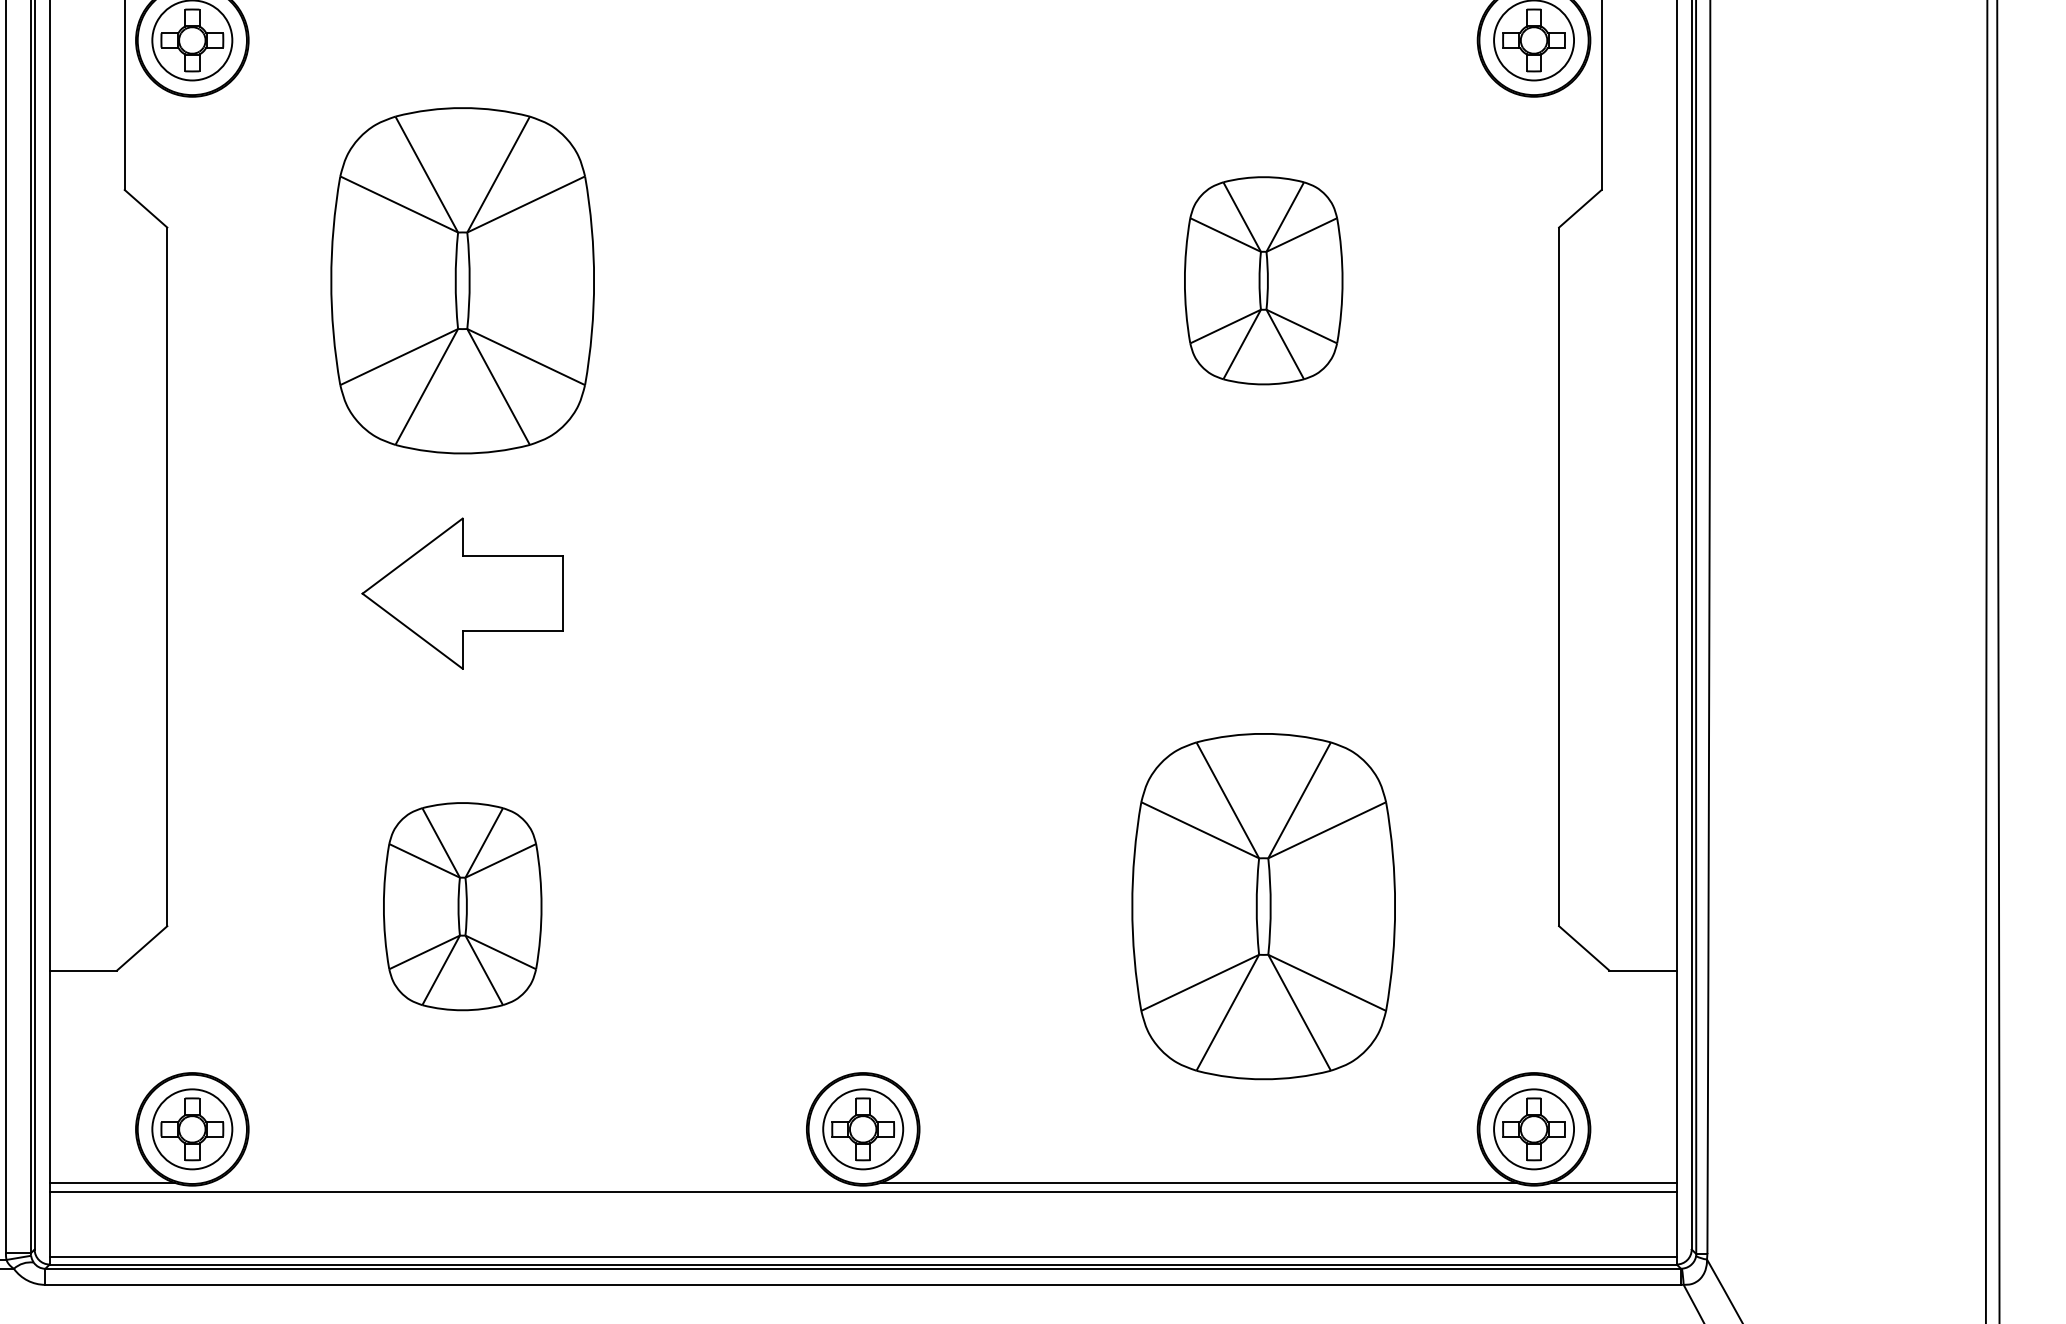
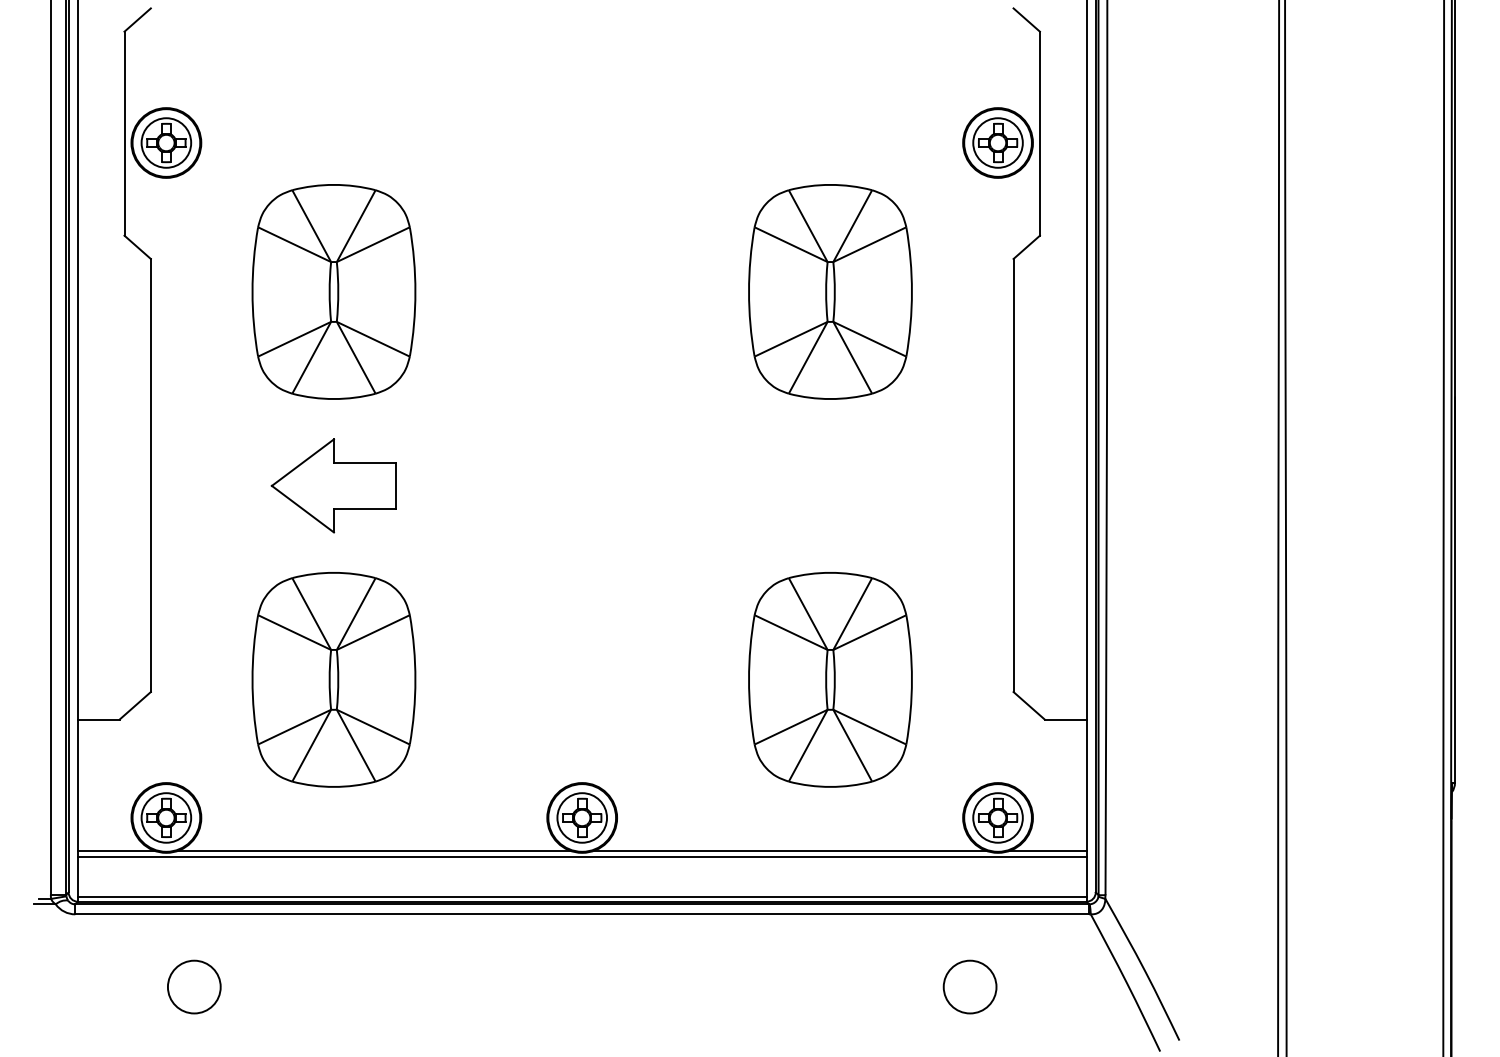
part: (1263, 280) -> (830, 291), size x1.67
part: (461, 905) -> (333, 679), size x1.67
line: (528, 1183) -> (374, 851), added

